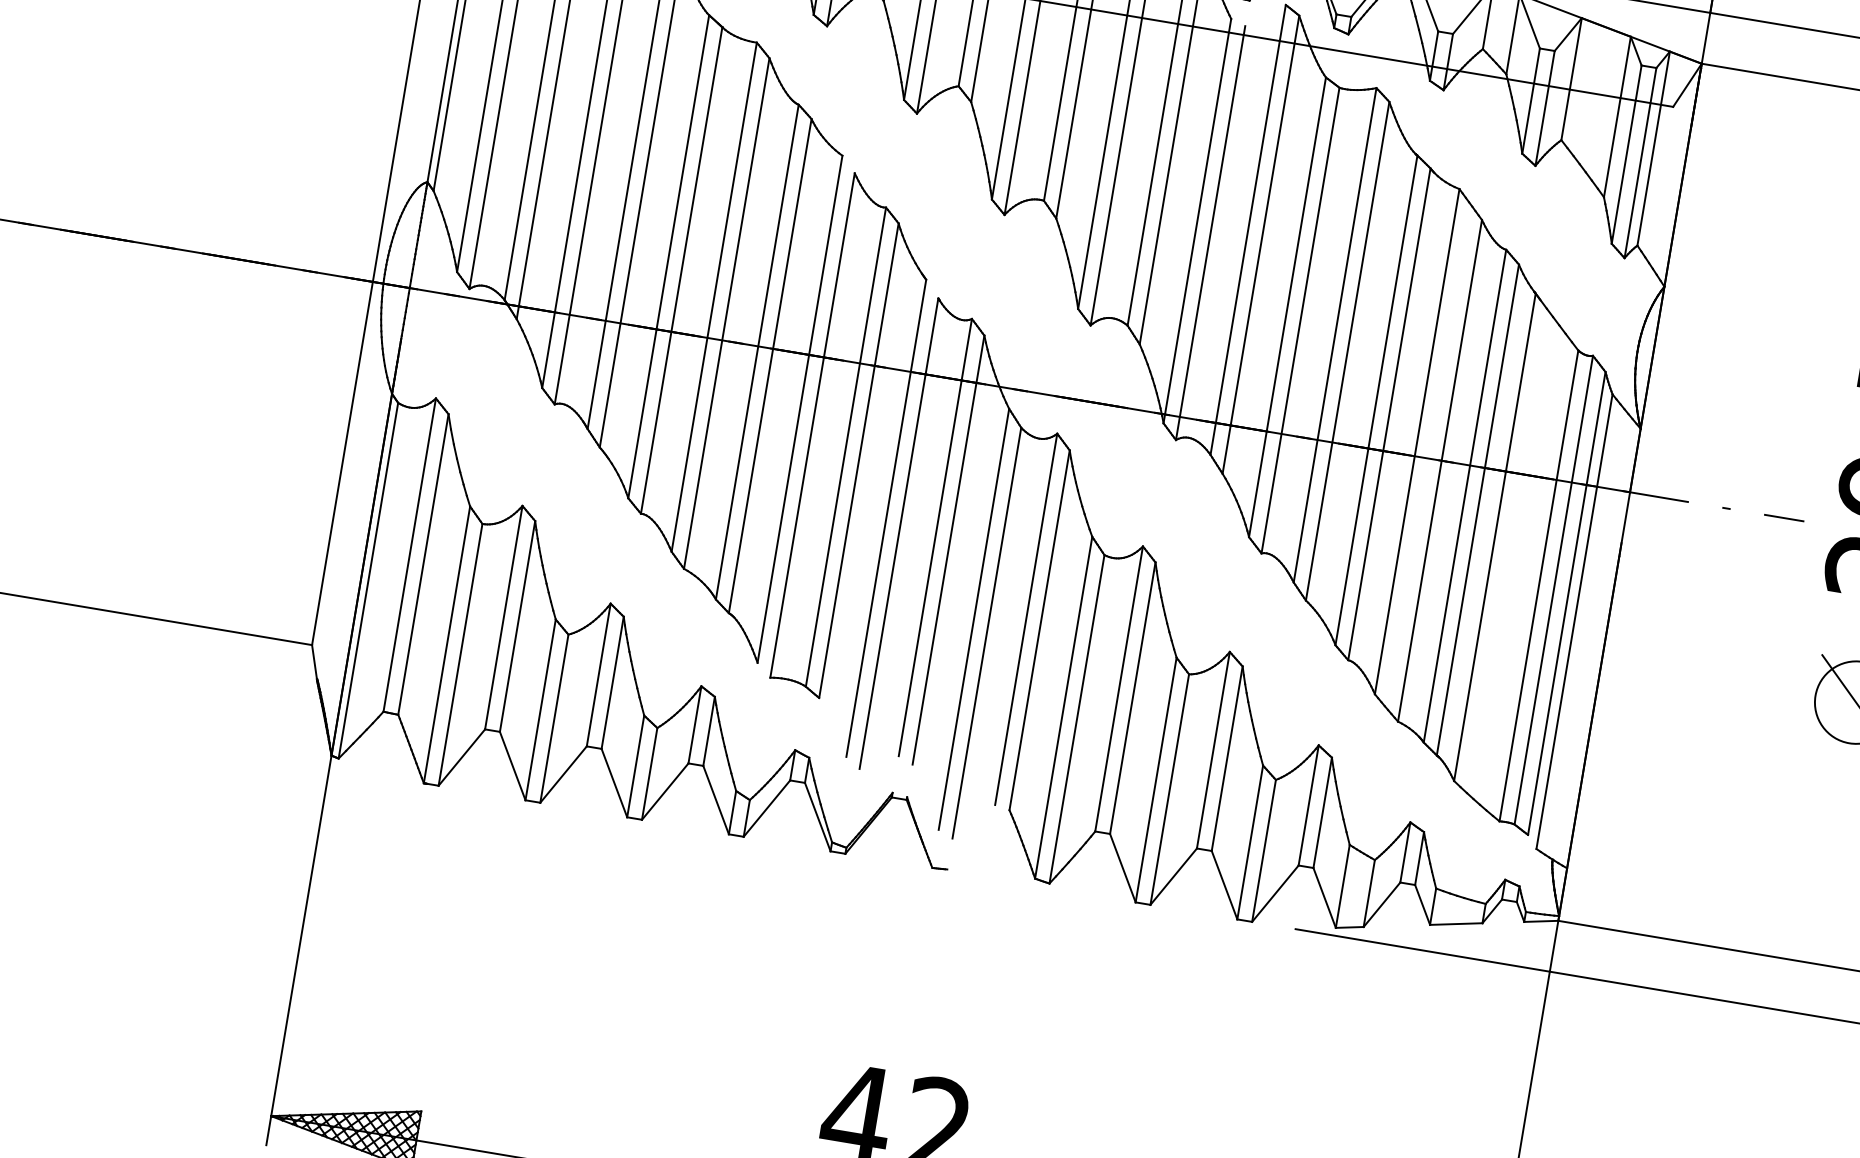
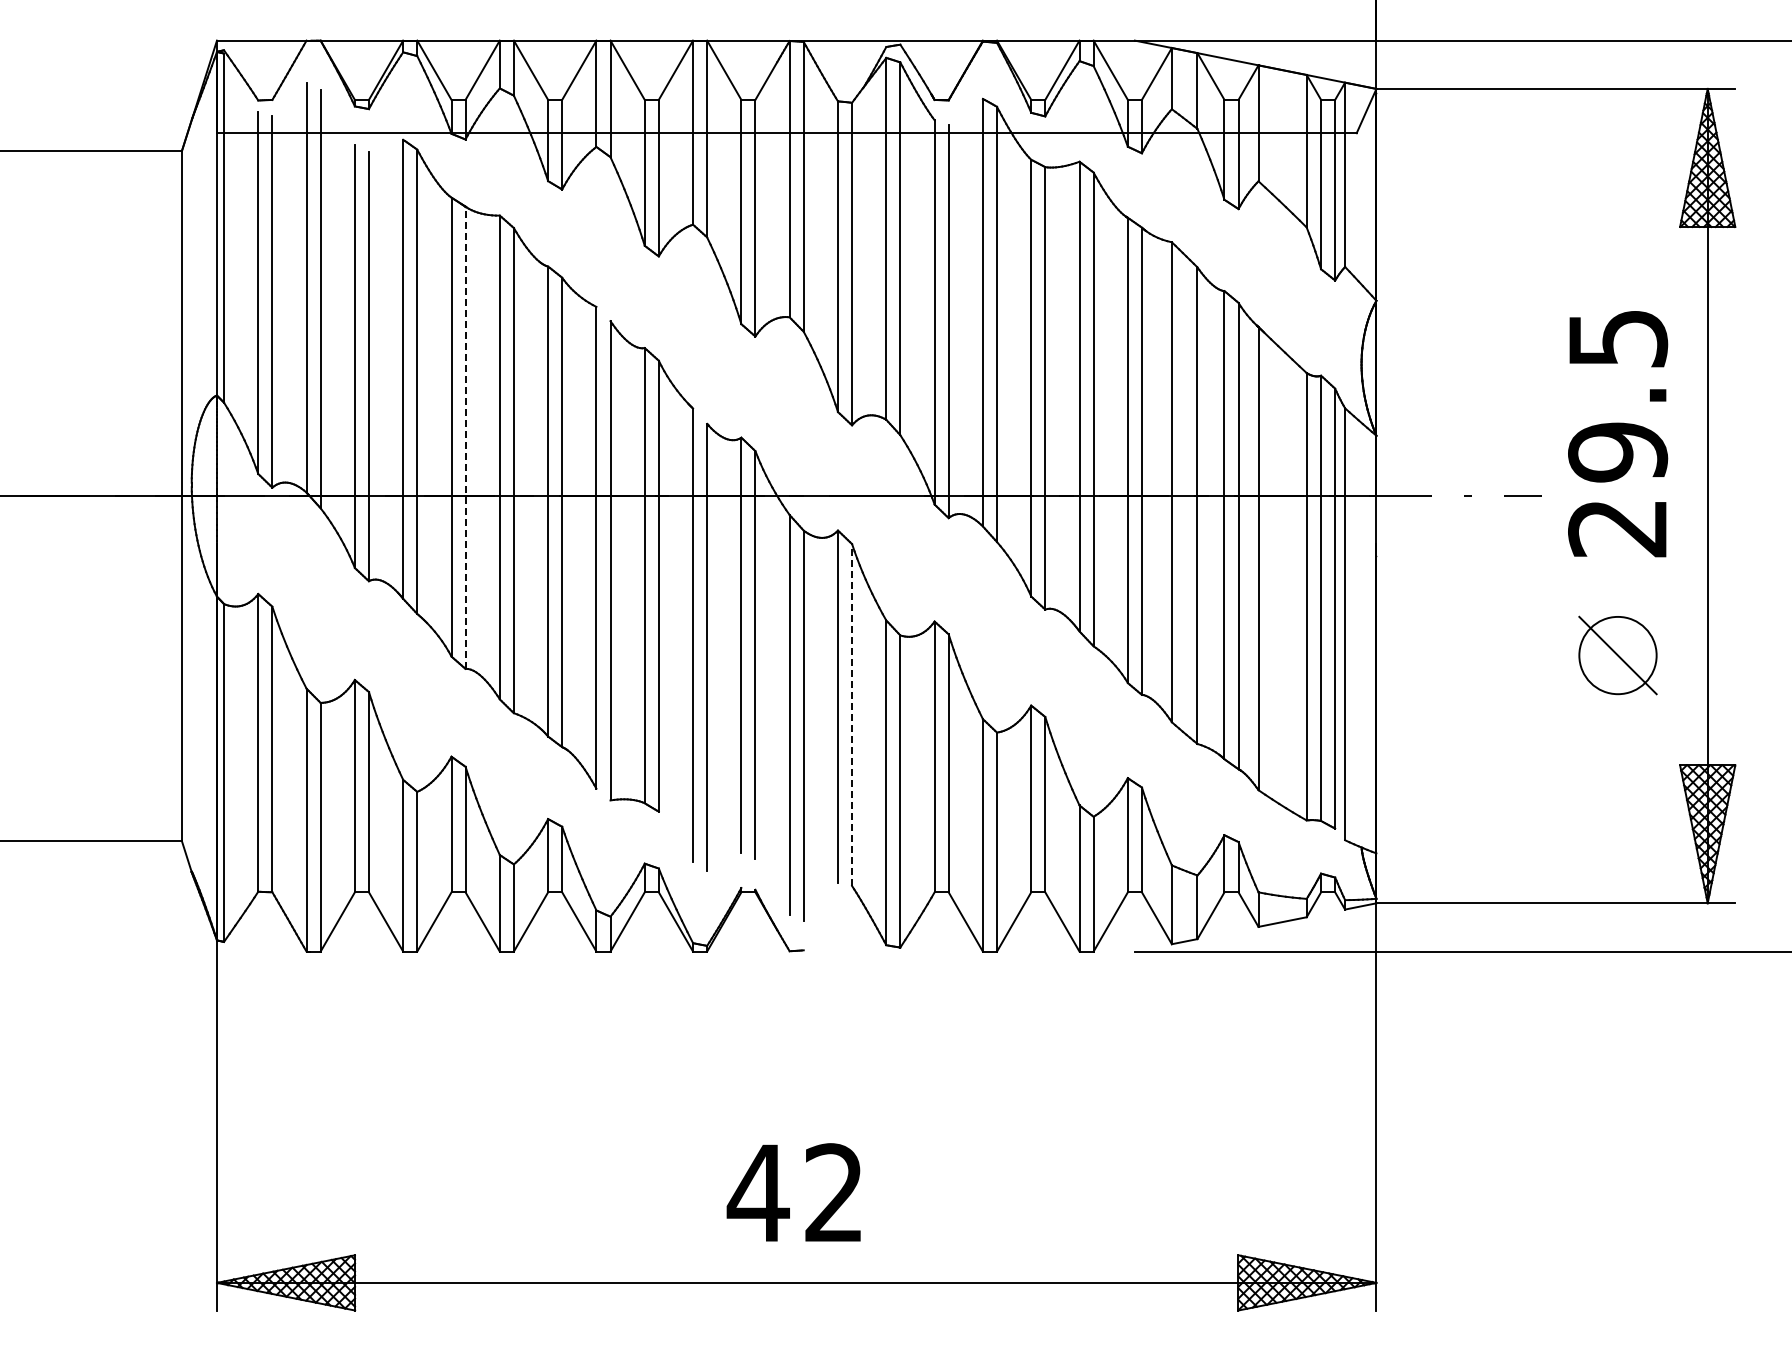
line: (681, 270) -> (465, 437), solid -> dashed
line: (1039, 630) -> (852, 715), solid -> dashed

